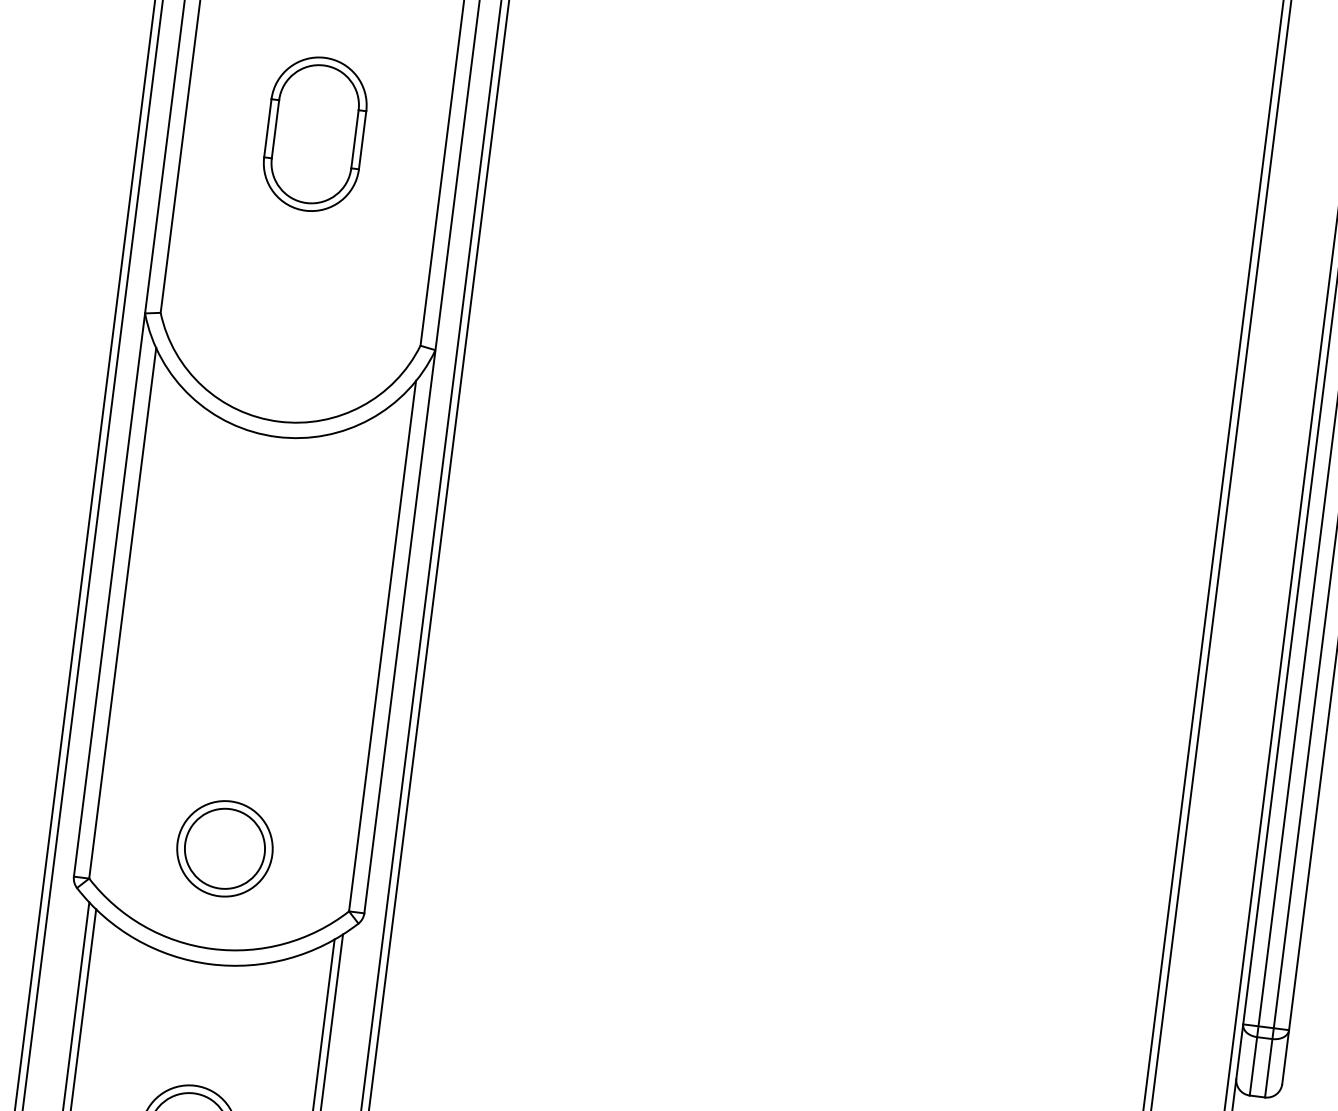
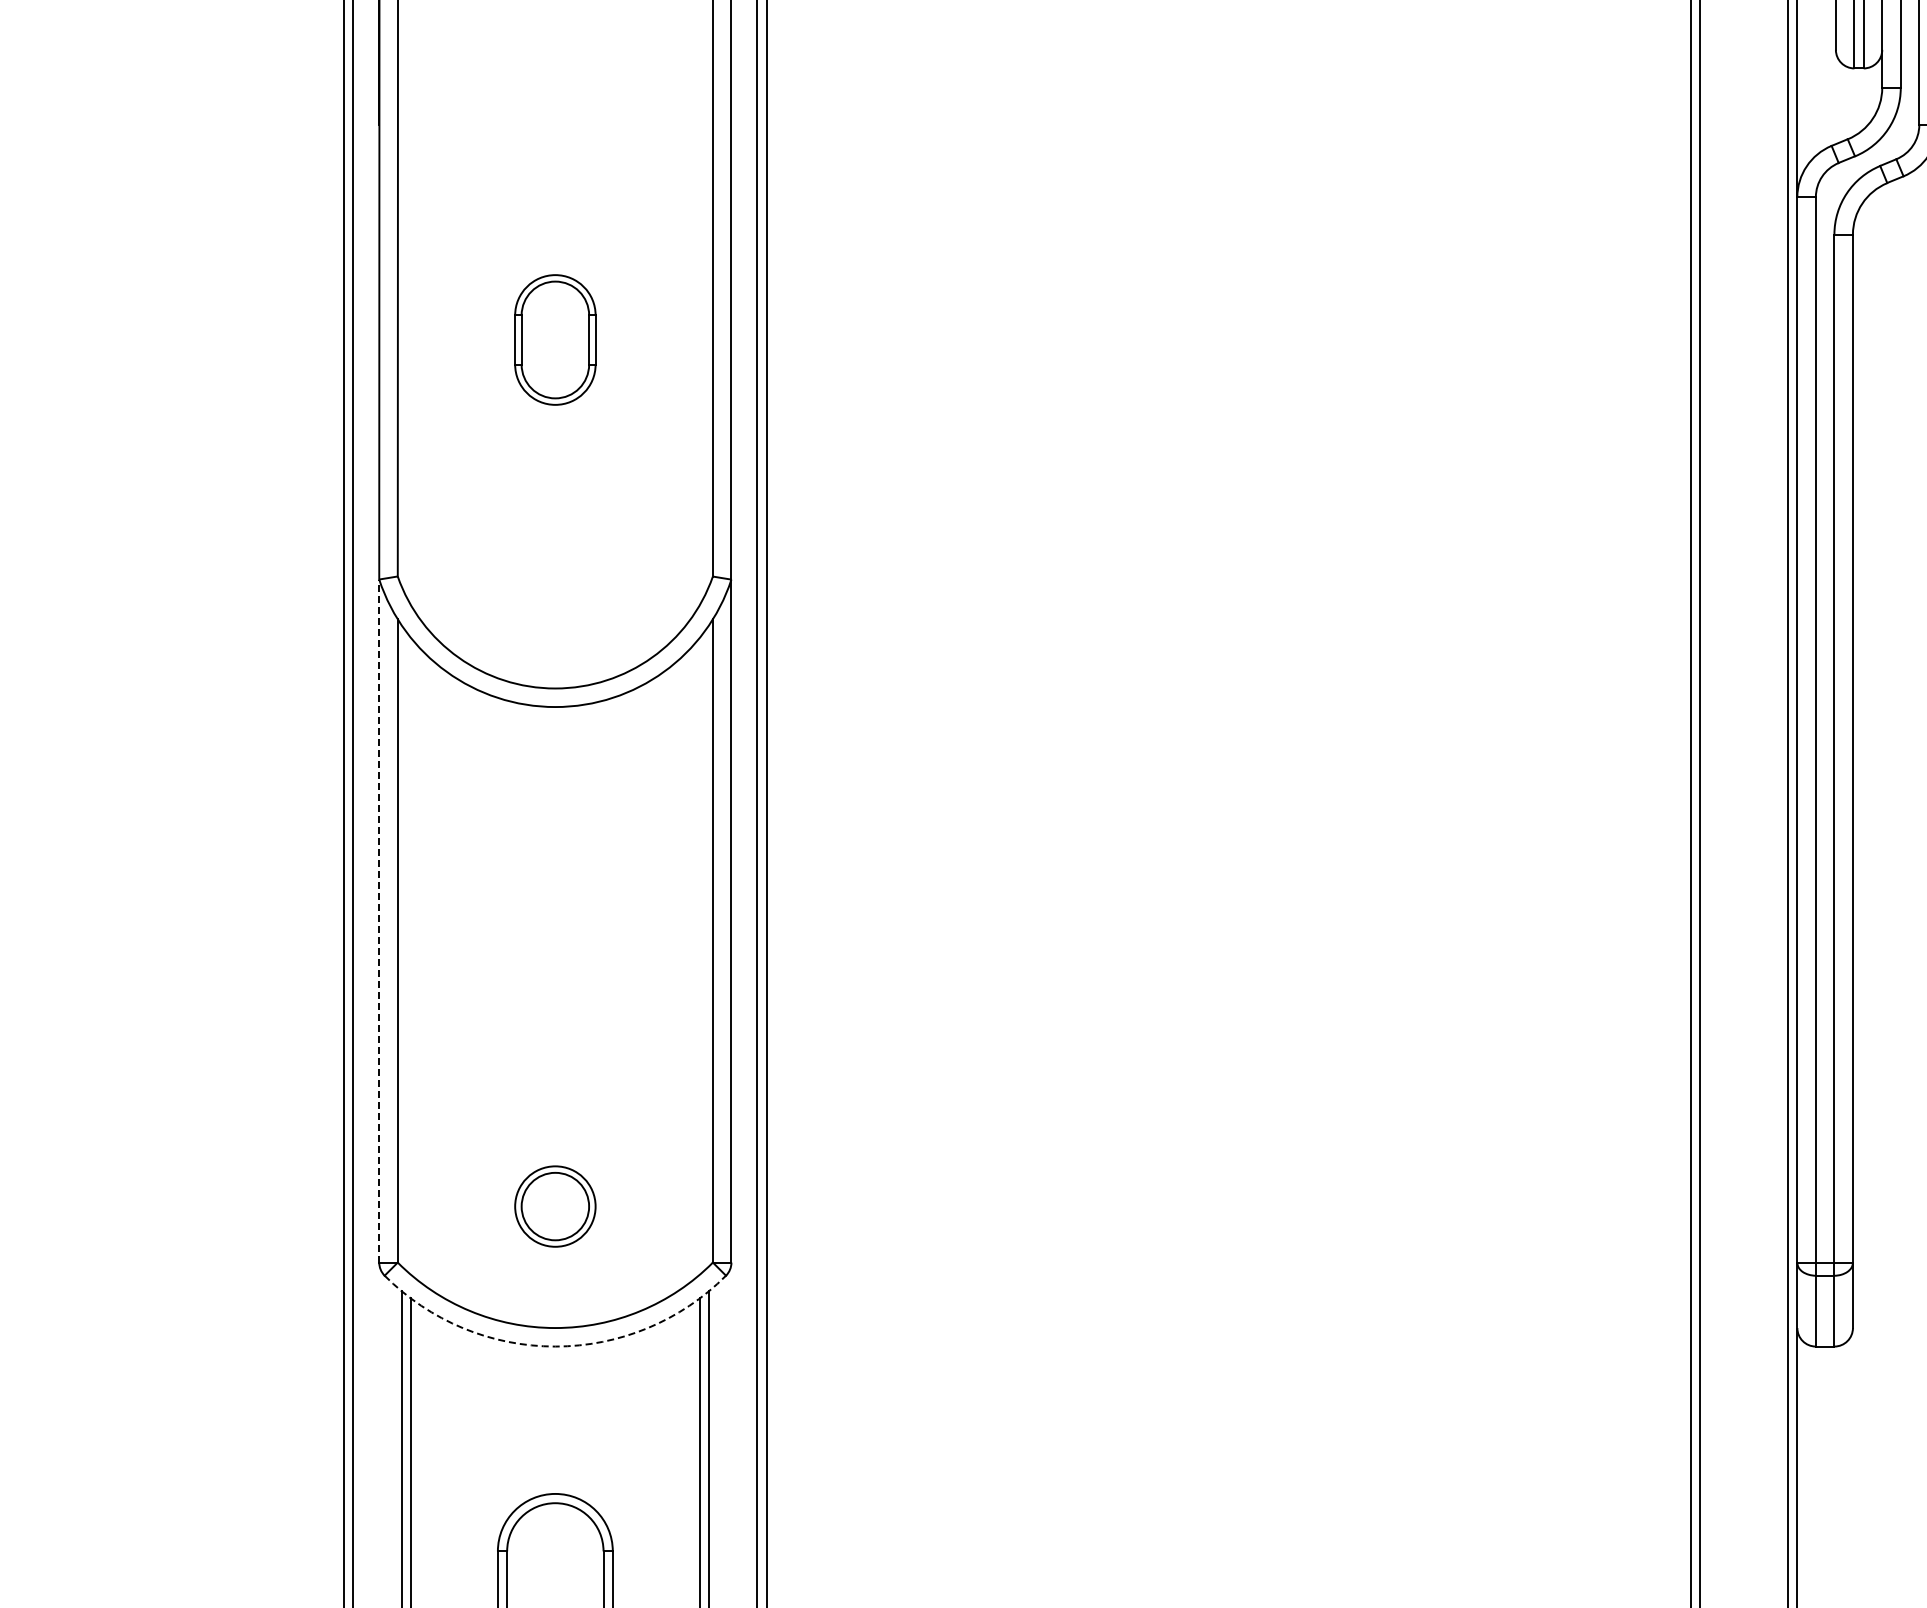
part: (315, 133) -> (555, 339), size x0.7
line: (109, 595) -> (379, 921), solid -> dashed
part: (225, 848) -> (555, 1206), size x0.7
arc: (210, 964) -> (555, 1346), solid -> dashed

